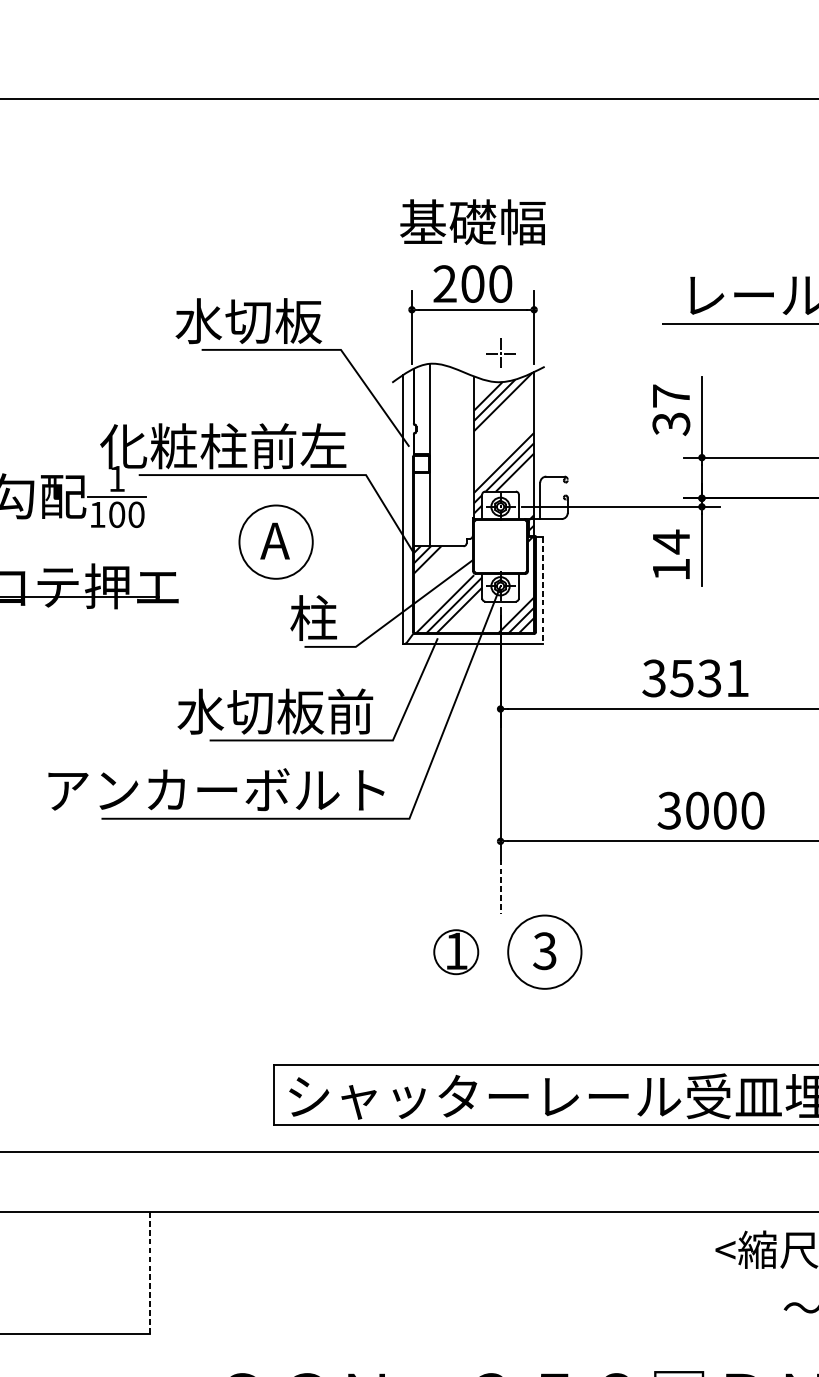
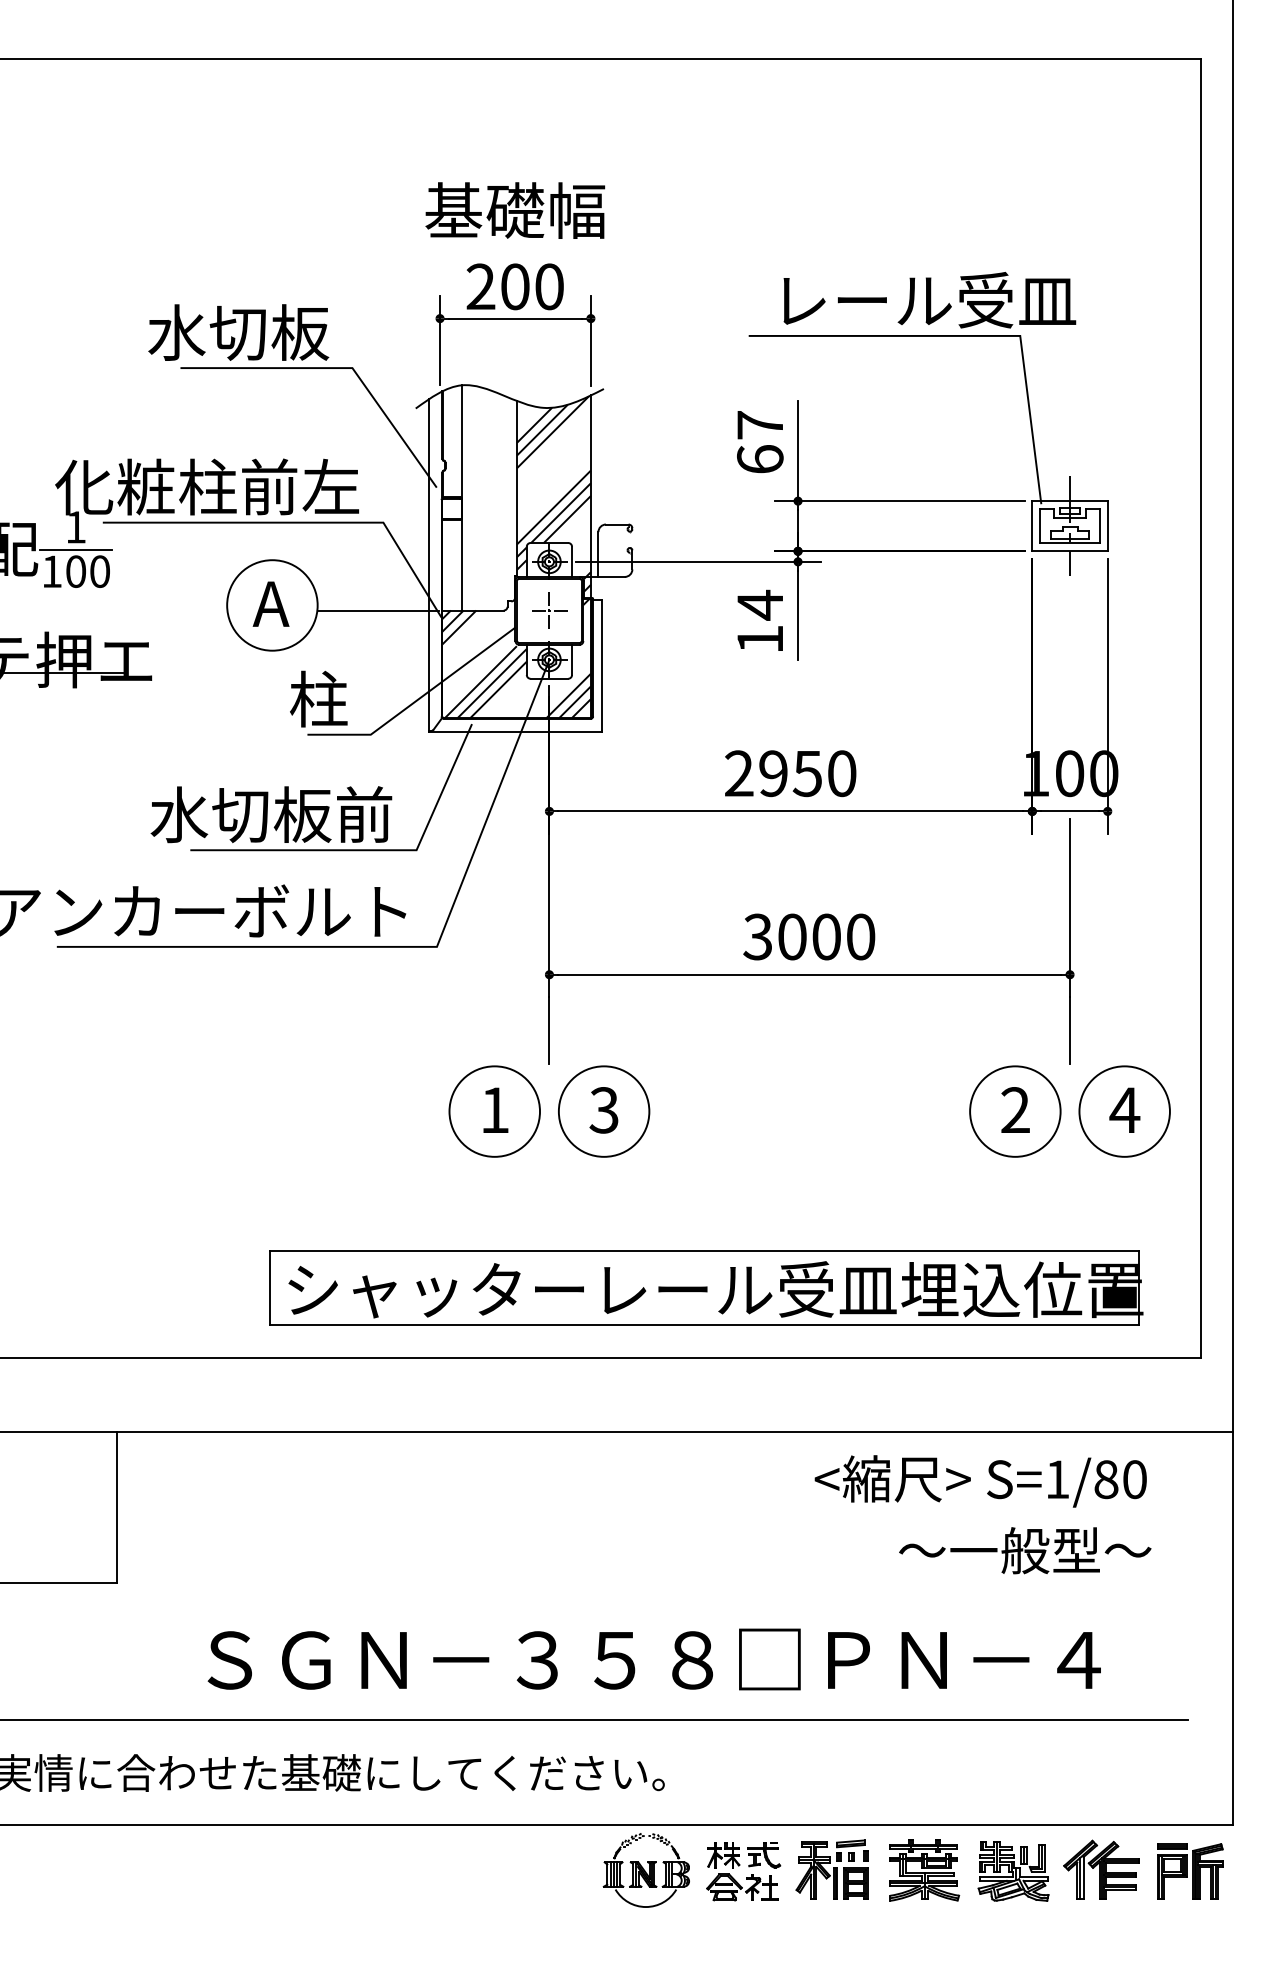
part: (500, 353) -> (549, 610), moved
text: (671, 423) -> (760, 459), 37 -> 67
line: (362, 546) -> (378, 610), added
line: (543, 590) -> (602, 665), dashed -> solid
text: (695, 678) -> (790, 773), 3531 -> 2950
line: (500, 887) -> (549, 1031), dashed -> solid
circle: (456, 952) -> (494, 1111), size x1.67
line: (149, 1273) -> (116, 1508), dashed -> solid

